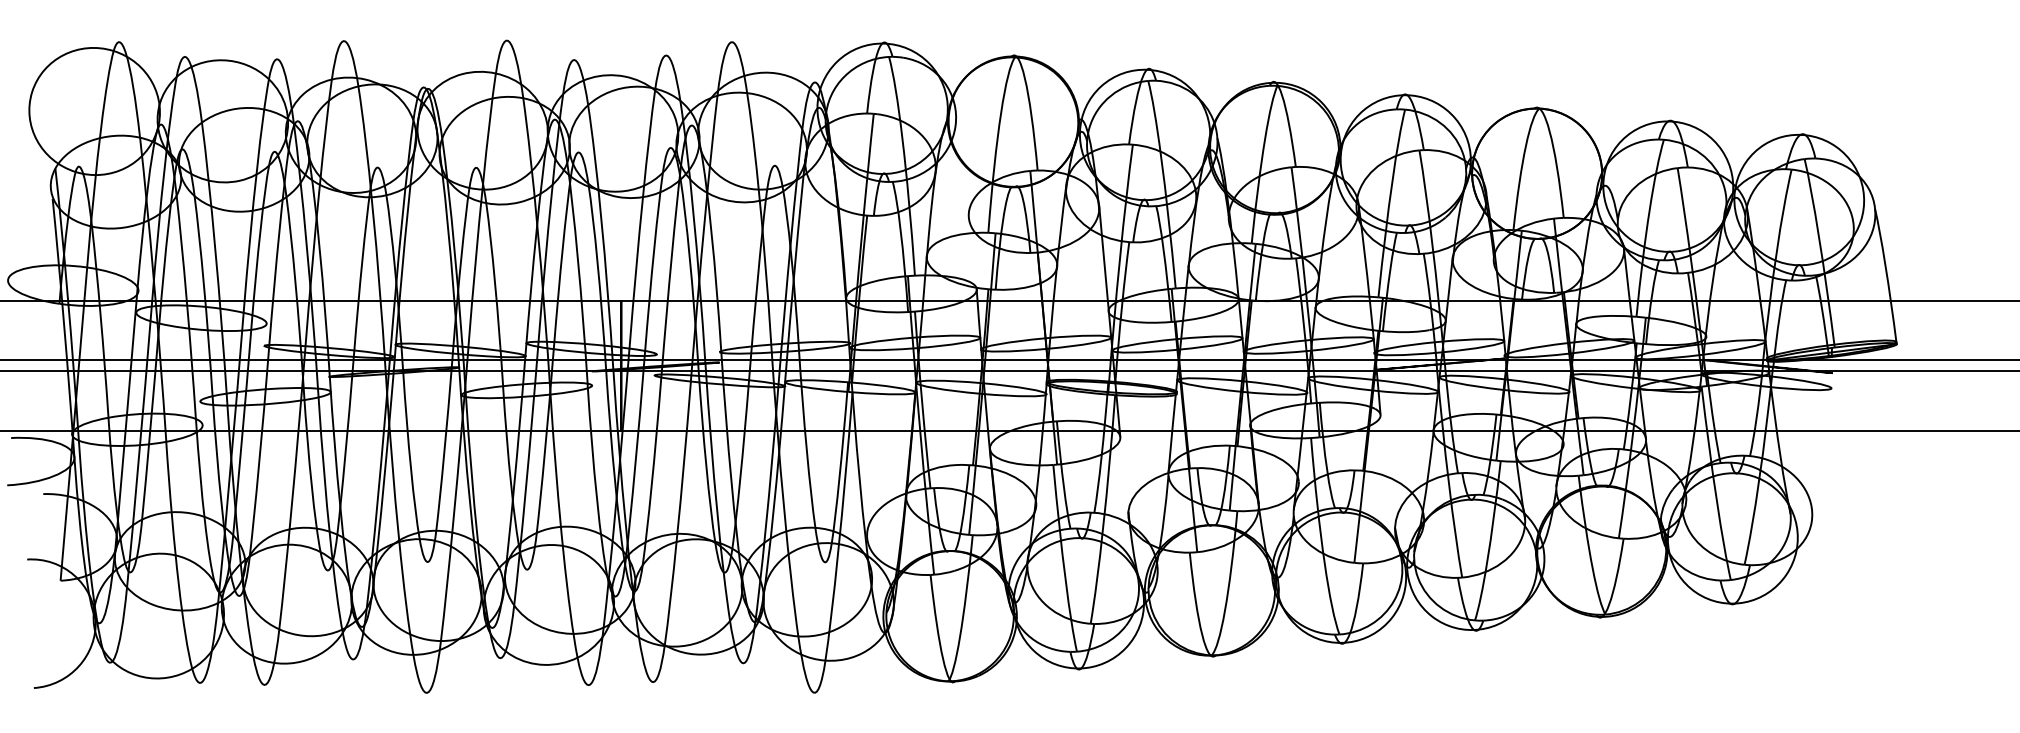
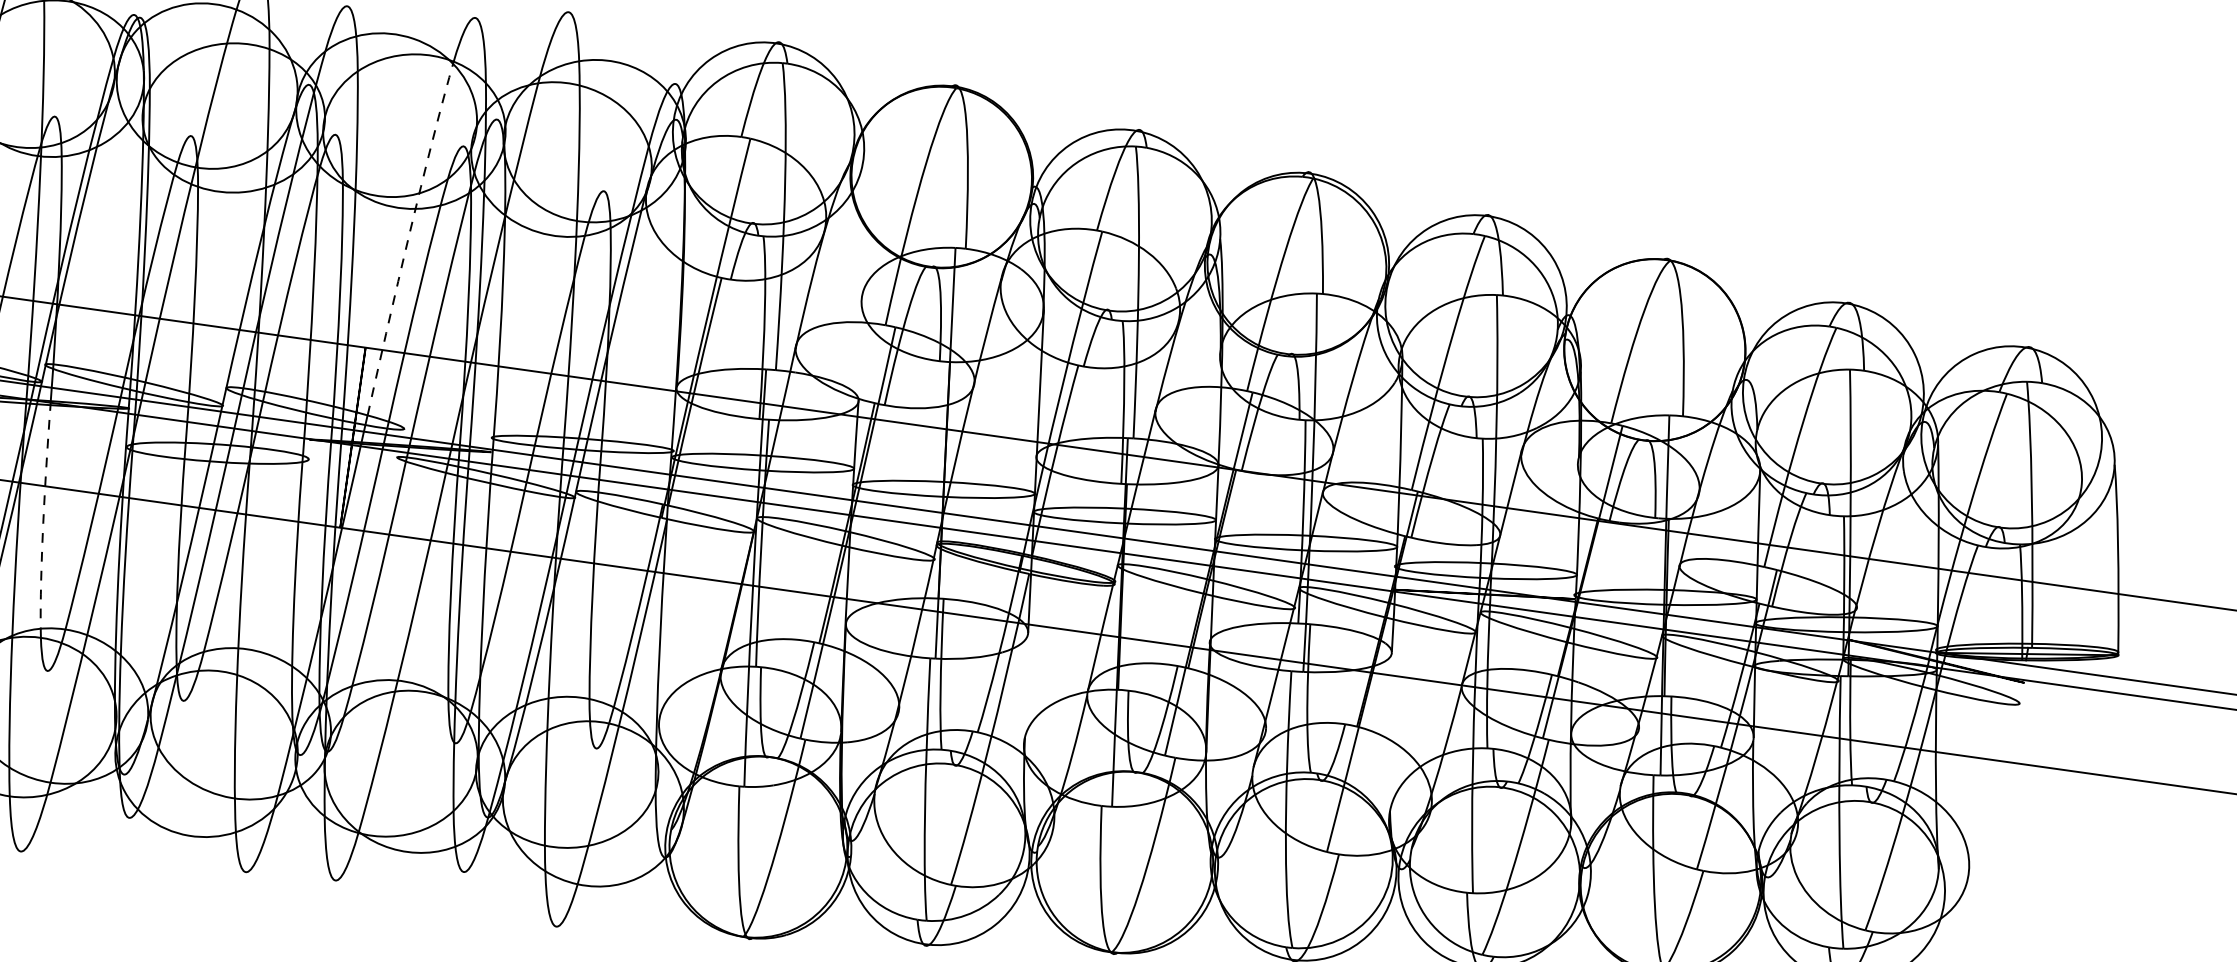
arc: (641, 215) -> (410, 233), solid -> dashed
arc: (409, 457) -> (42, 523), solid -> dashed

